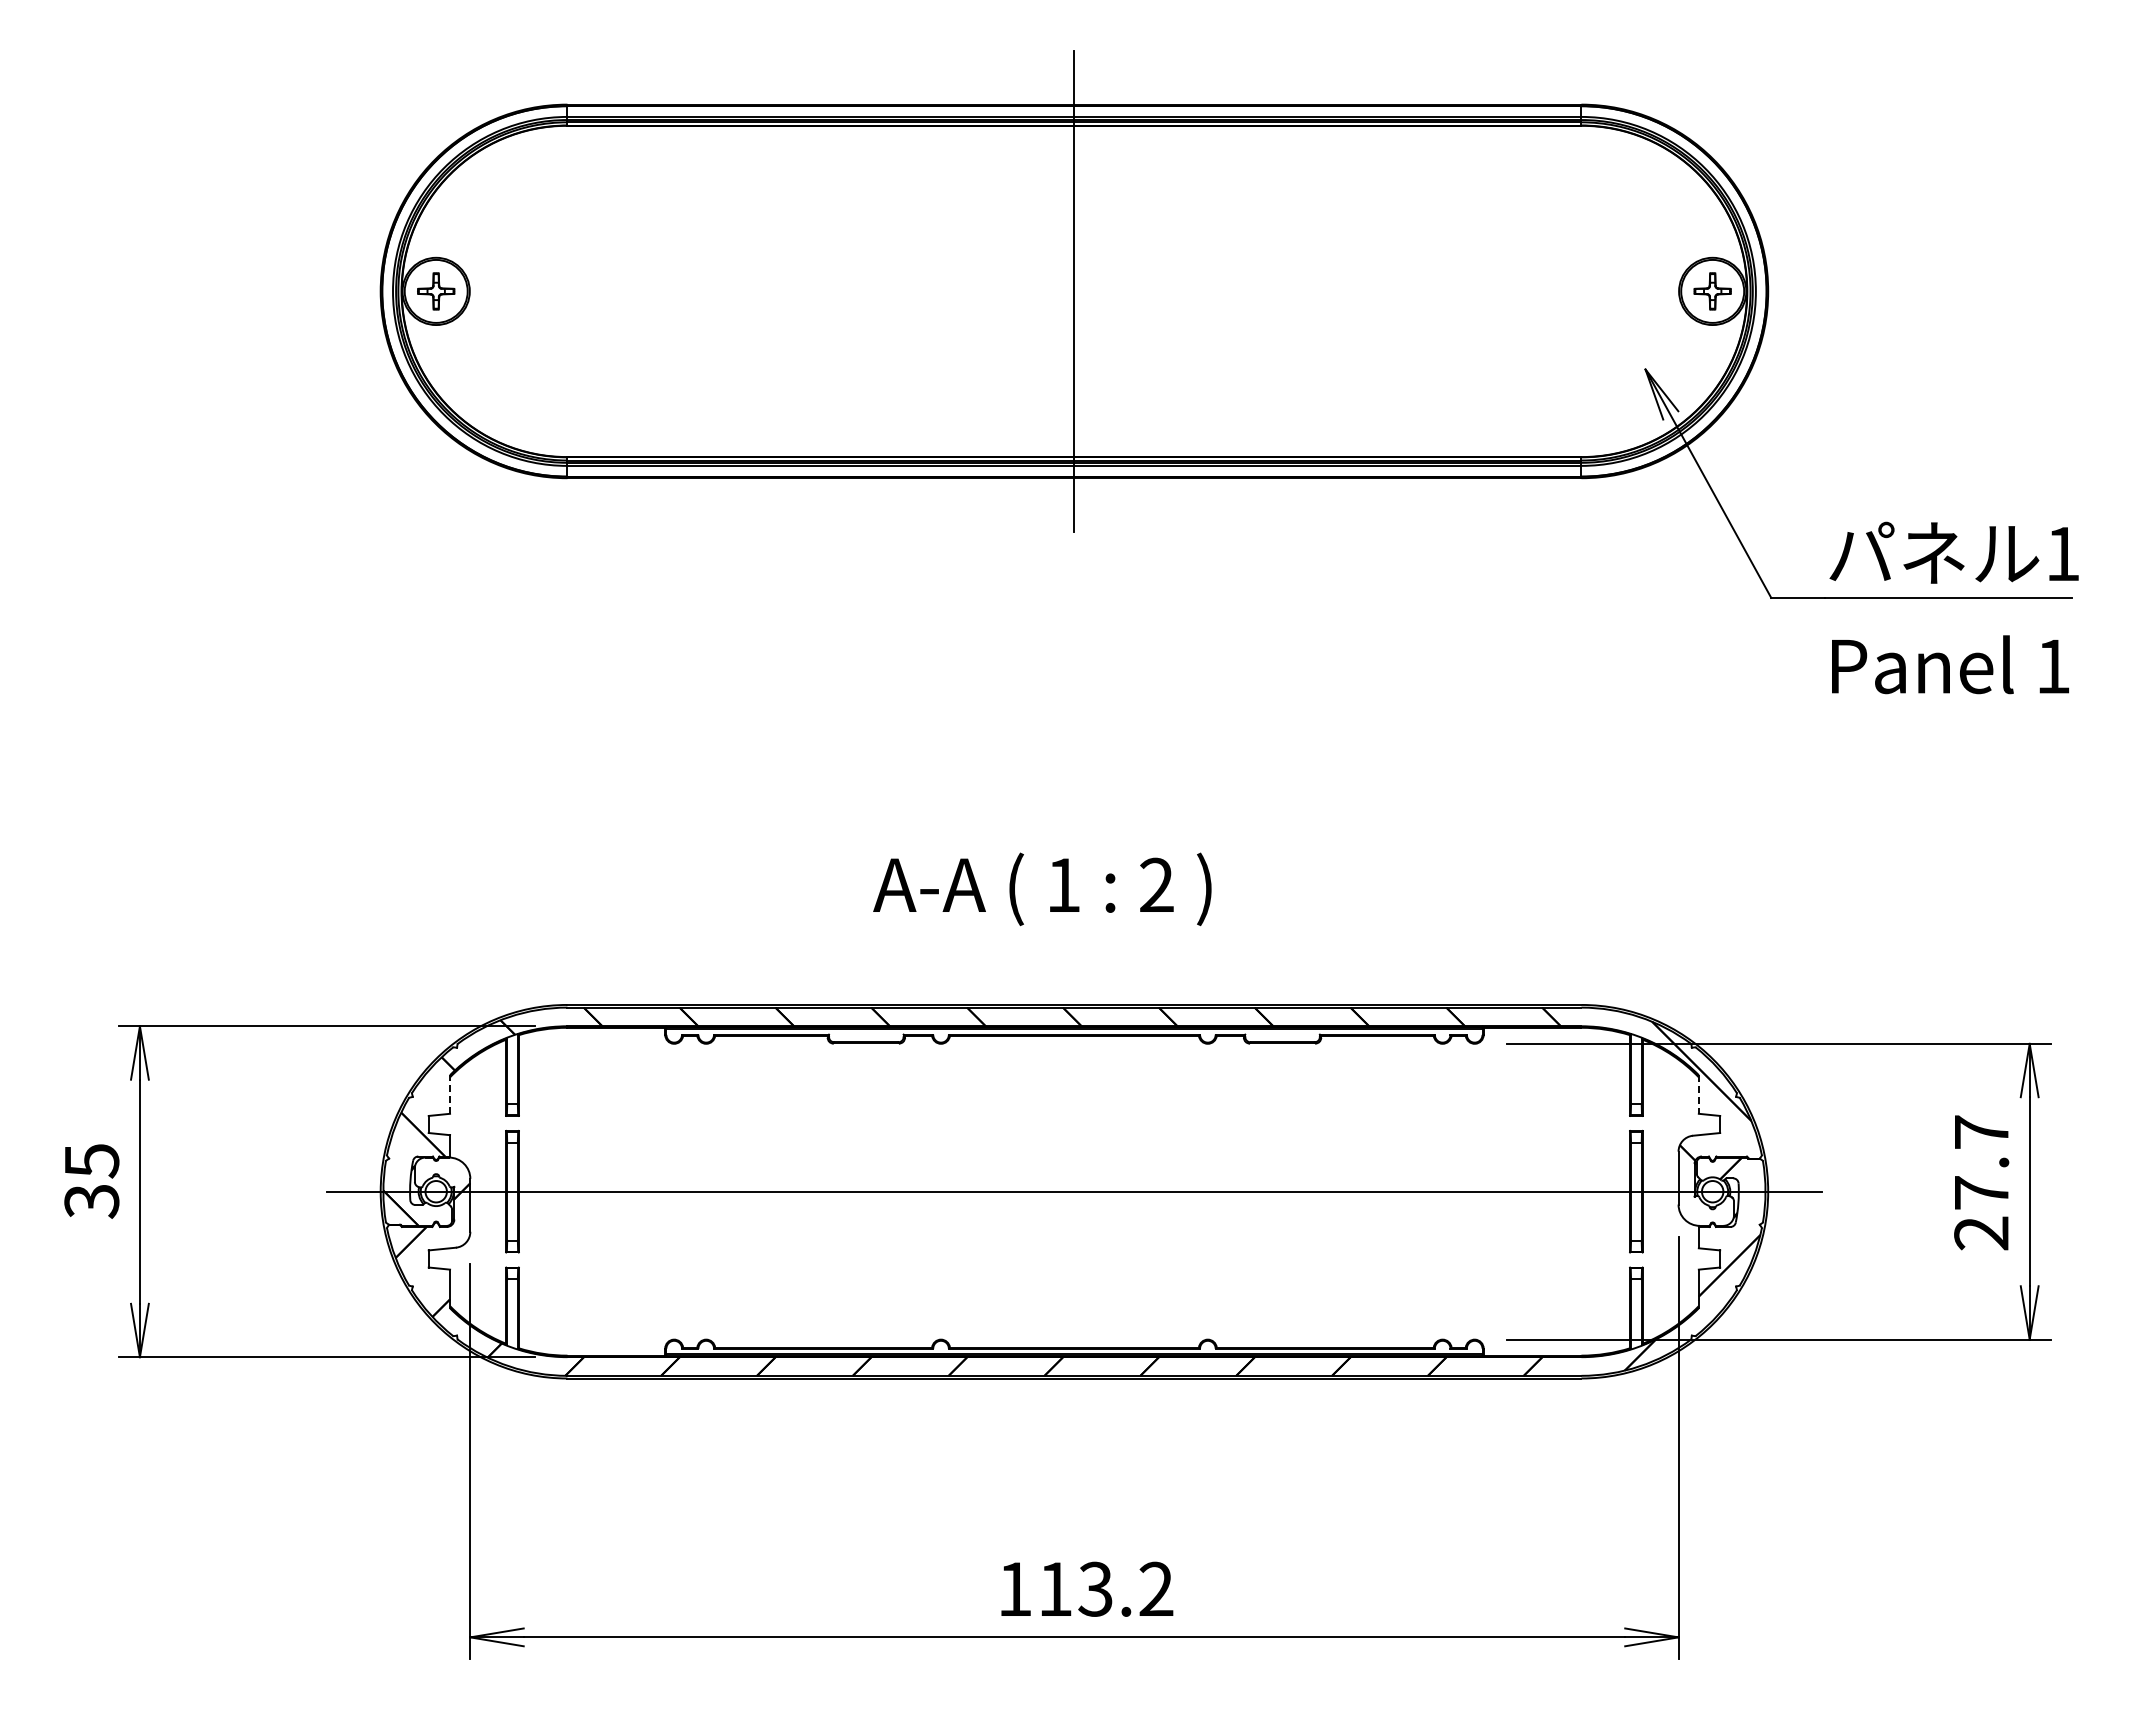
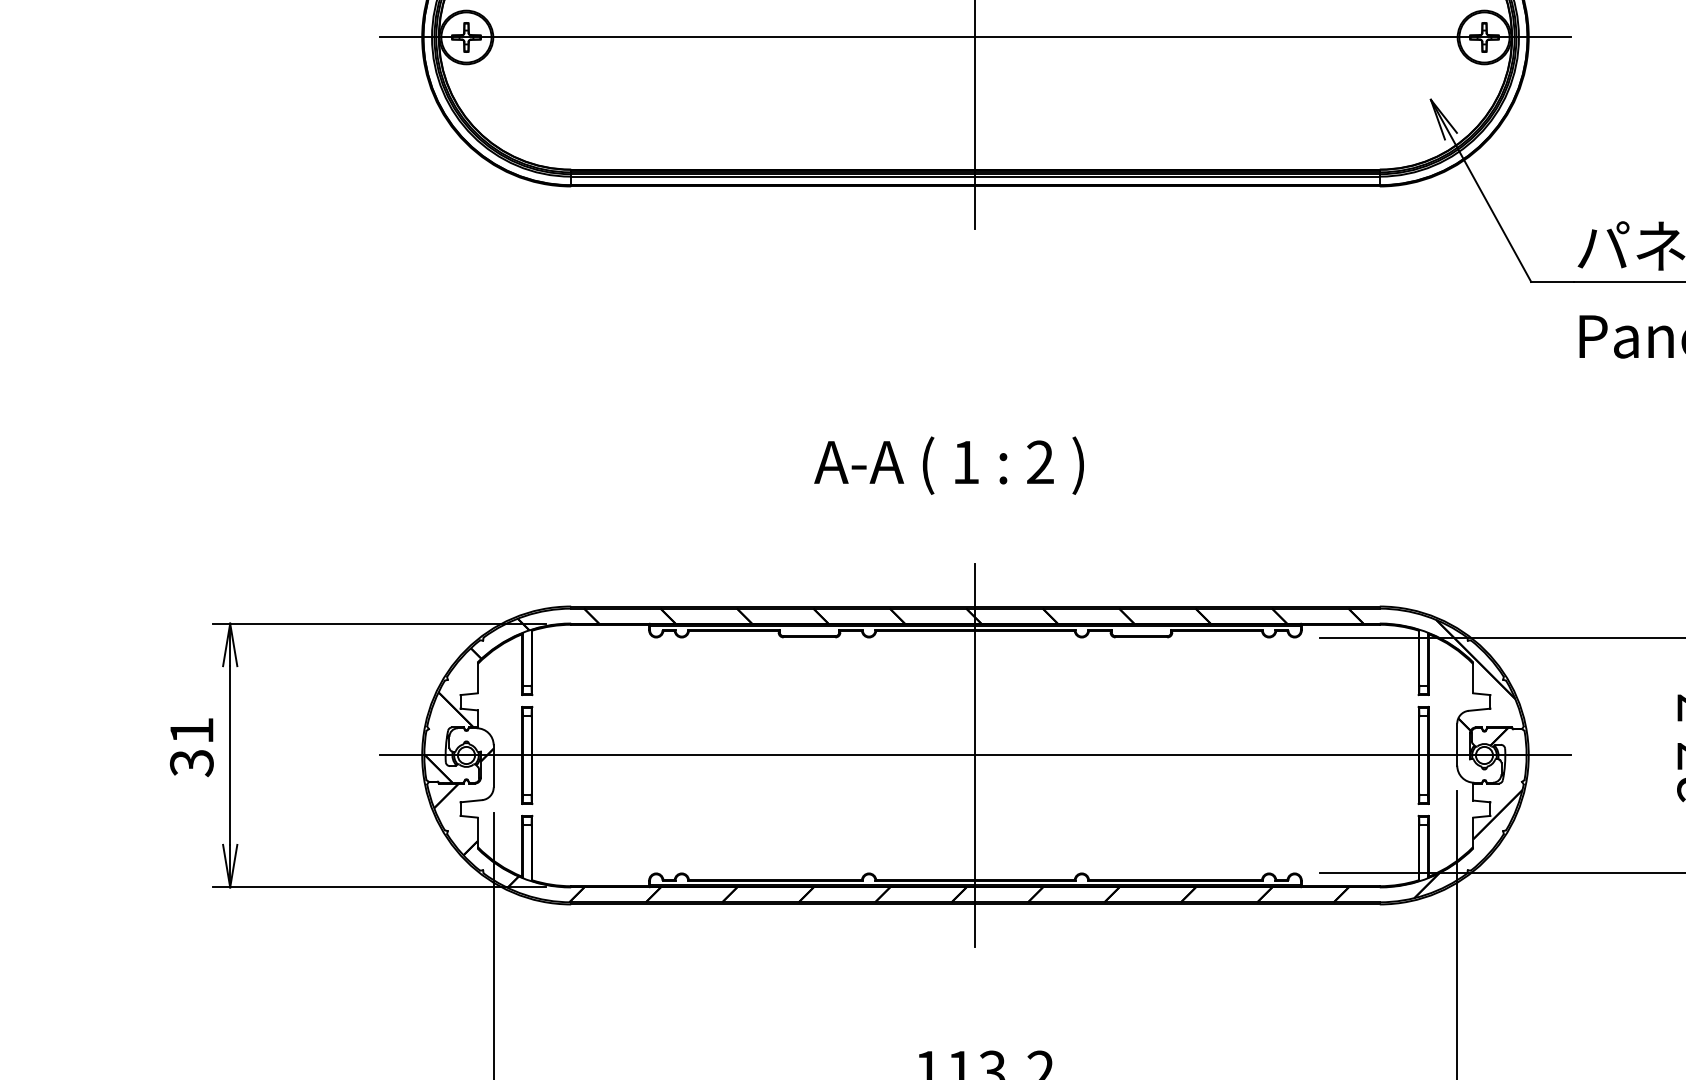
line: (1074, 291) -> (975, 37), added
text: (1042, 889) -> (949, 465), moved
line: (450, 1094) -> (477, 677), dashed -> solid
line: (1698, 1094) -> (1473, 677), dashed -> solid
text: (92, 1161) -> (192, 731), 35 -> 31
line: (1074, 1191) -> (975, 755), added

